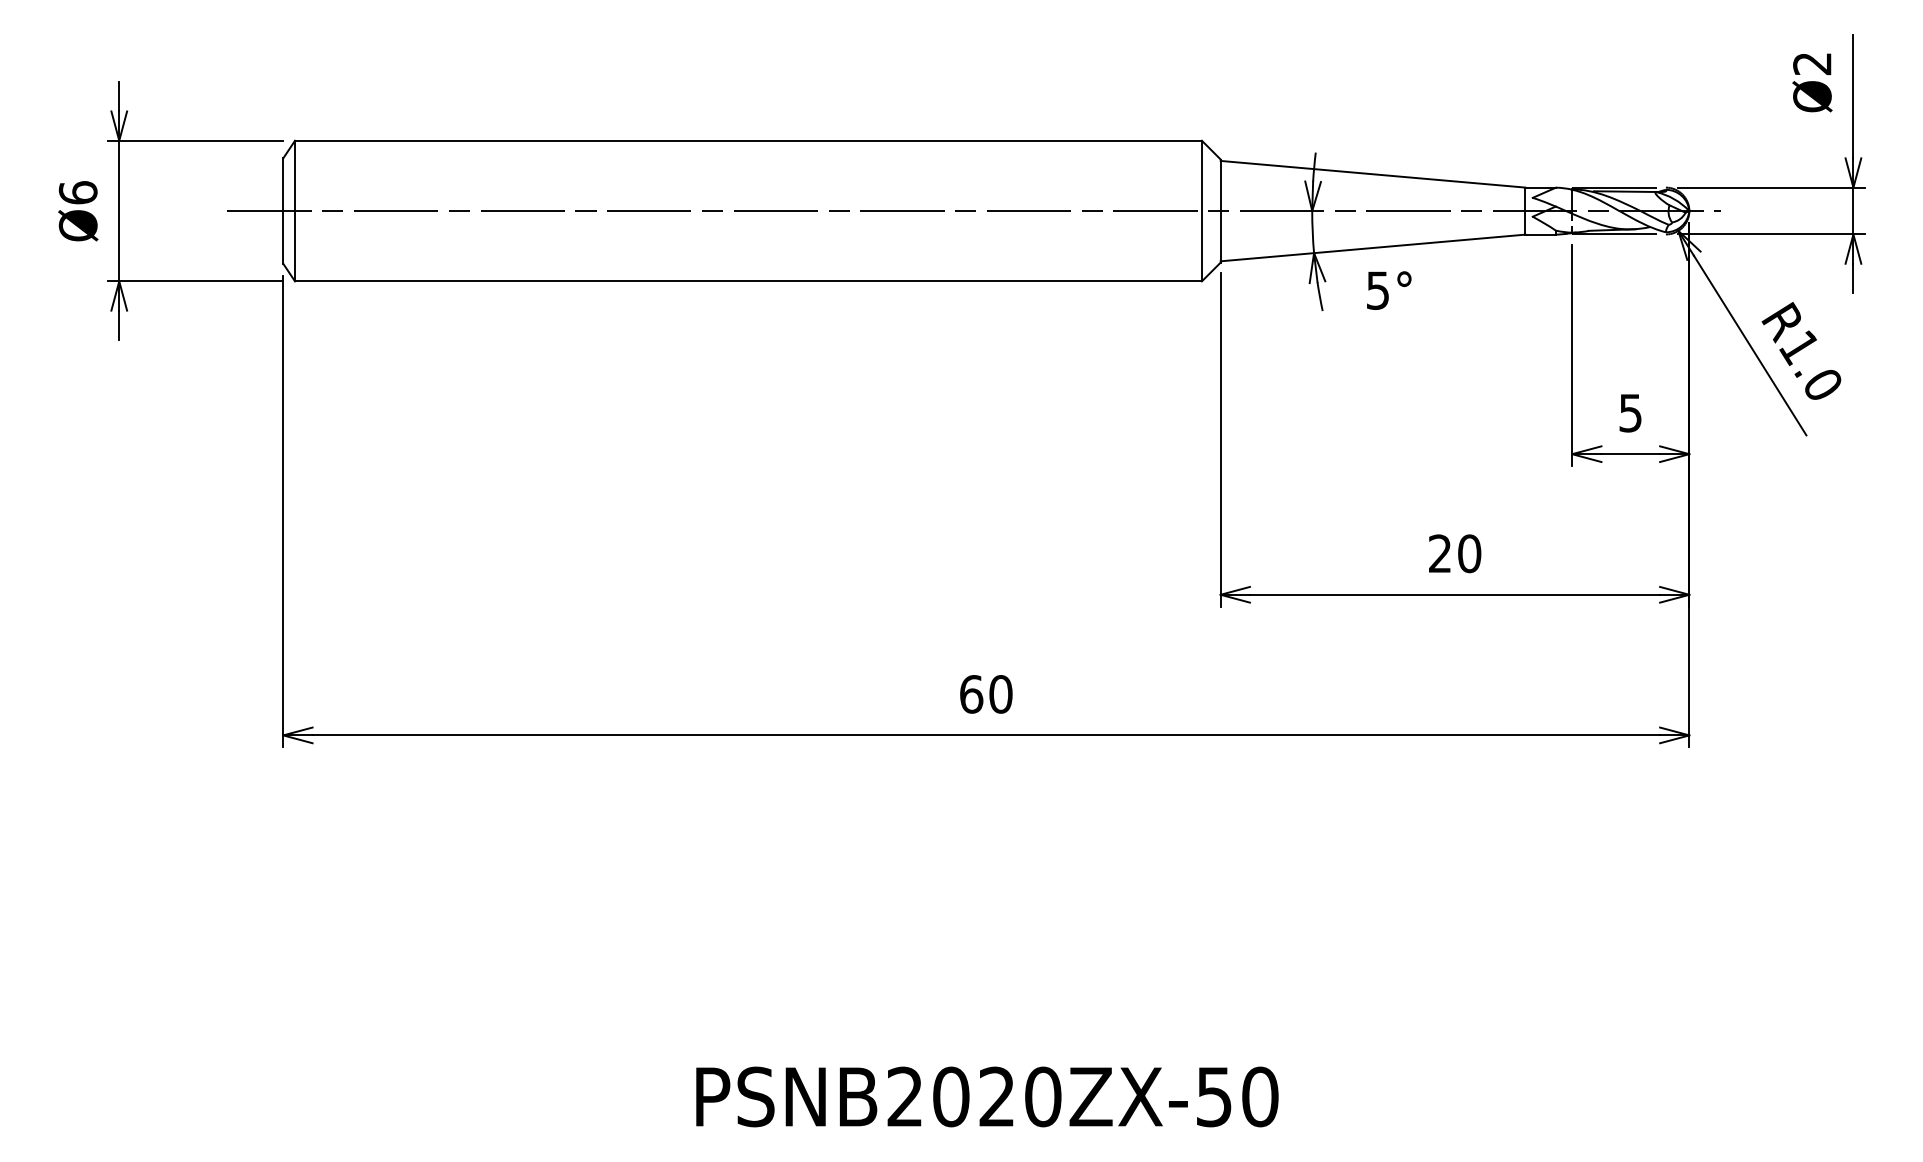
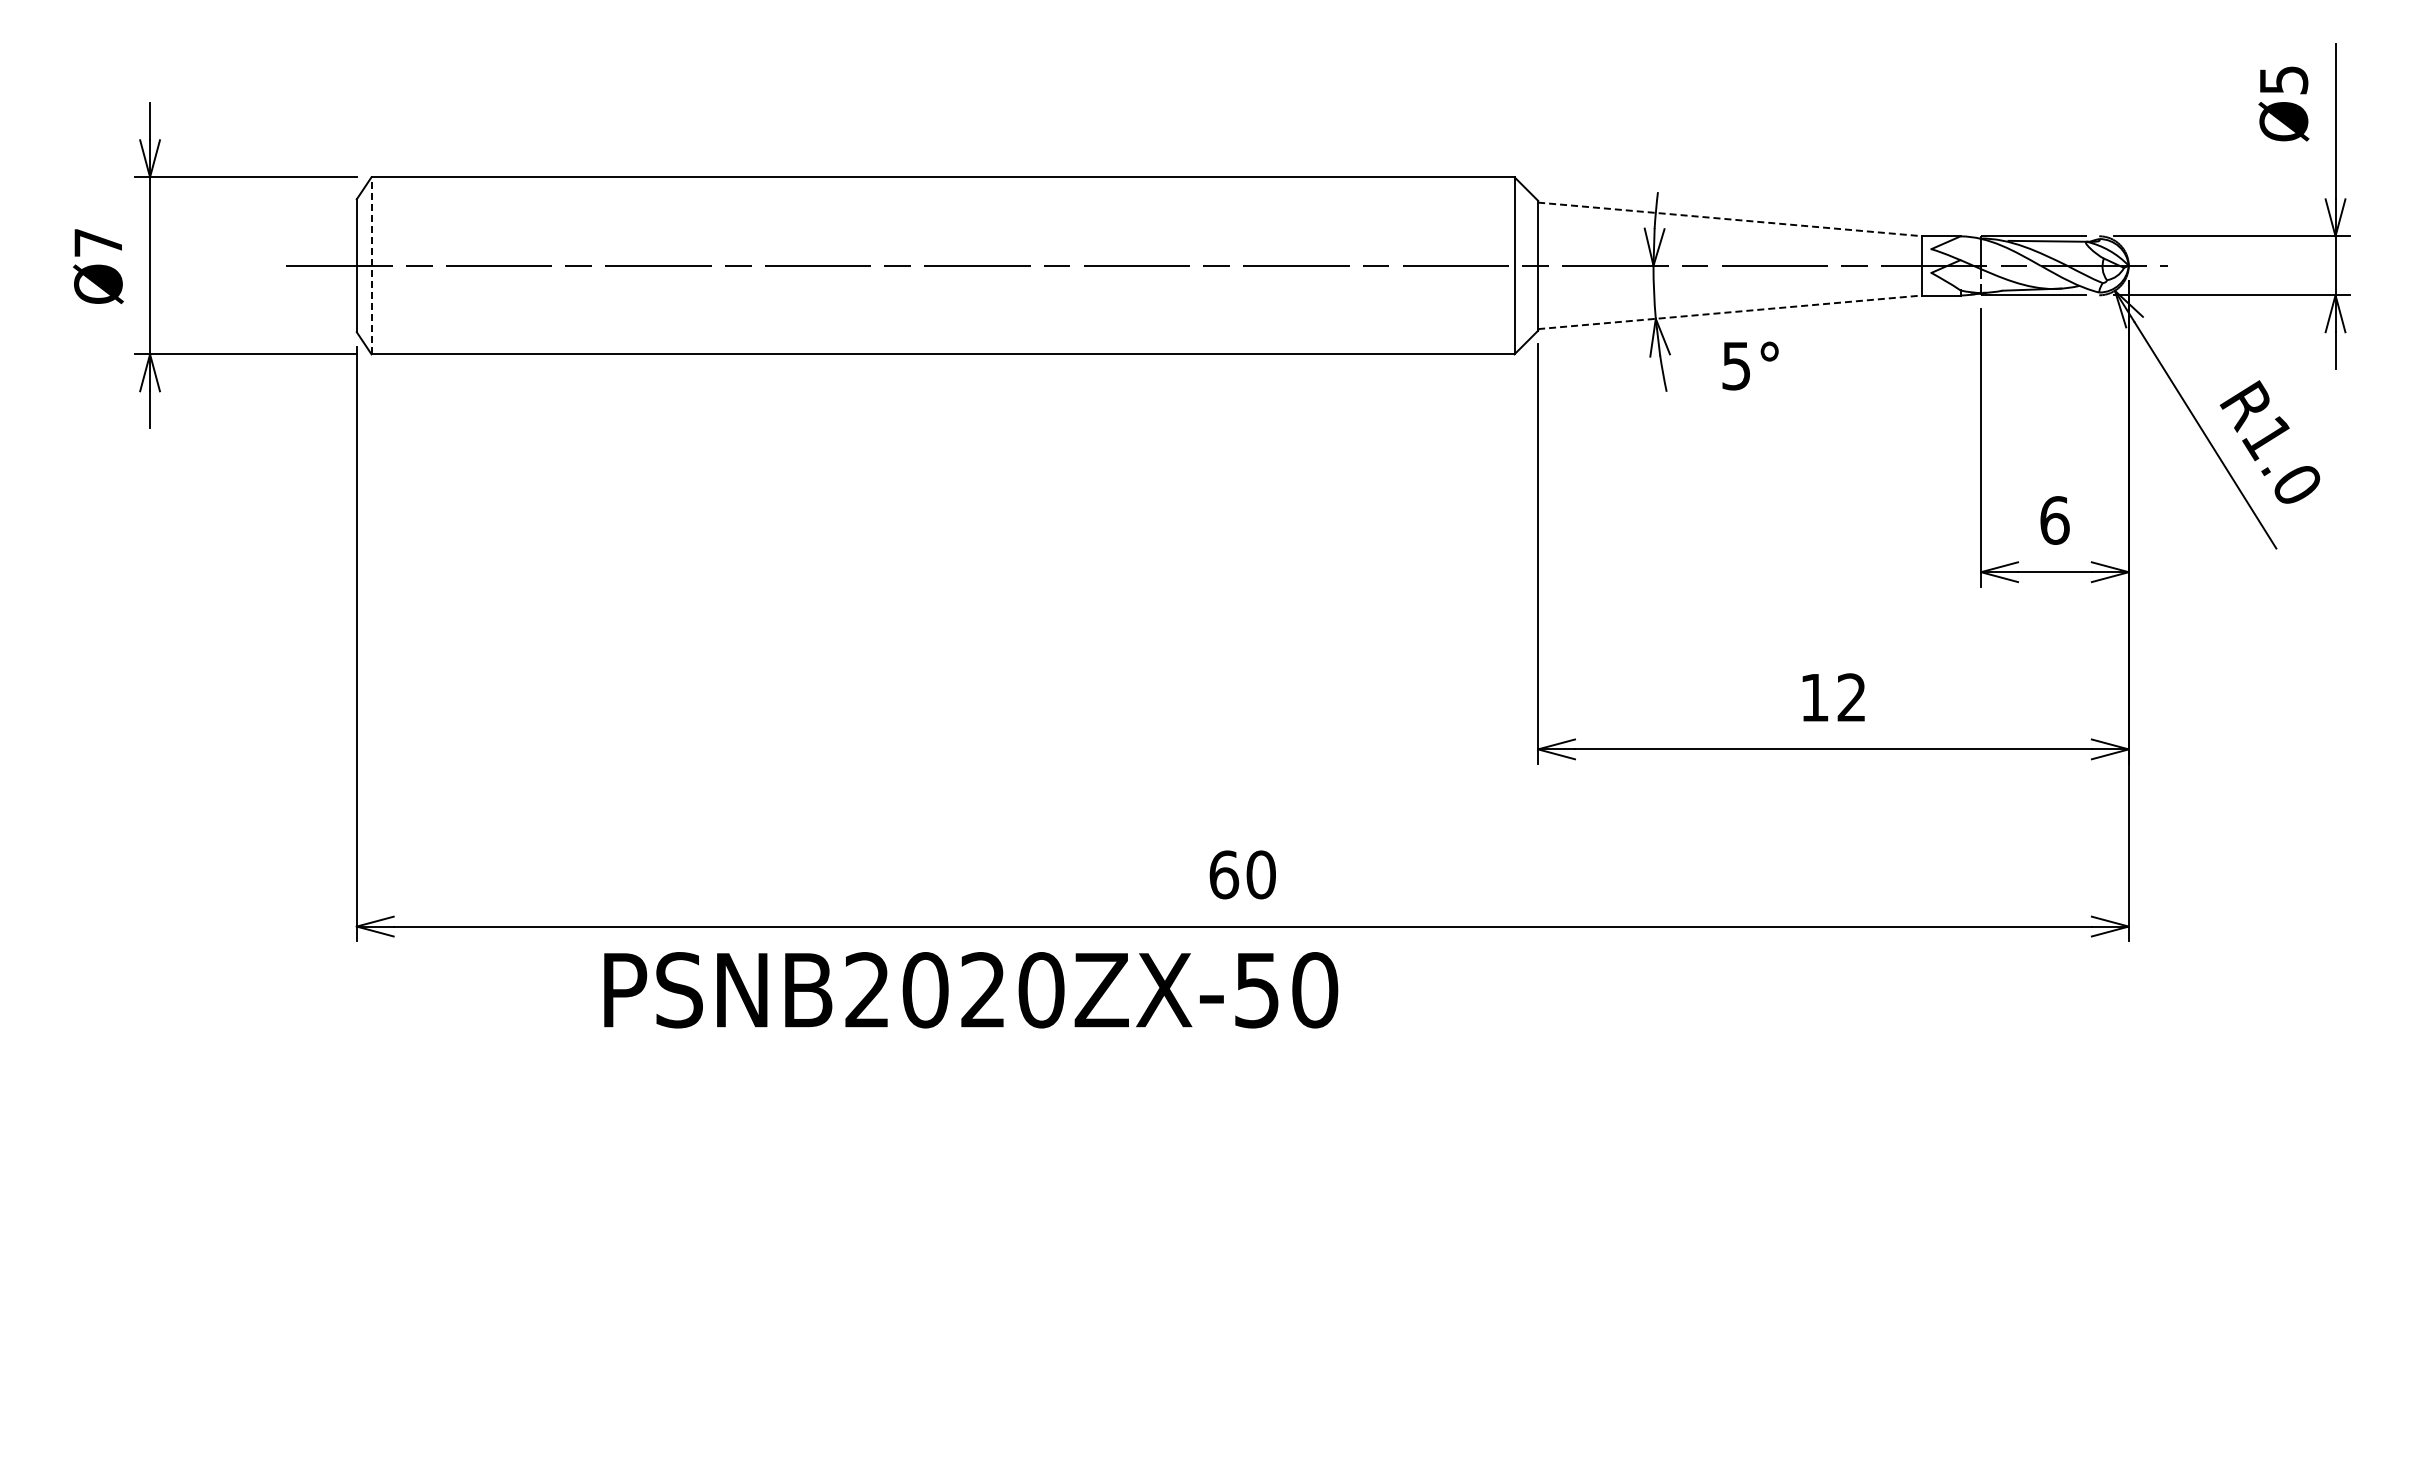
text: (1812, 64) -> (2283, 80), Ø2 -> Ø5
line: (1373, 174) -> (1730, 219), solid -> dashed
text: (78, 192) -> (98, 242), Ø6 -> Ø7
line: (294, 210) -> (371, 265), solid -> dashed
line: (1373, 248) -> (1730, 312), solid -> dashed
text: (1630, 413) -> (2054, 520), 5 -> 6
text: (1455, 553) -> (1833, 697), 20 -> 12
text: (987, 1097) -> (971, 990), moved

